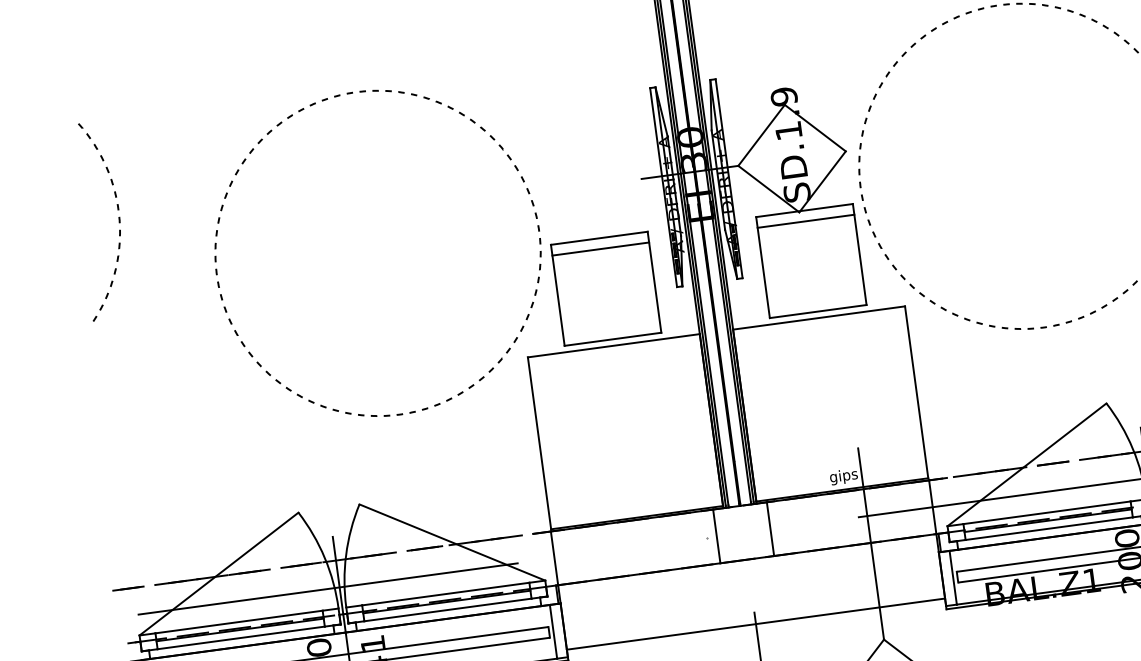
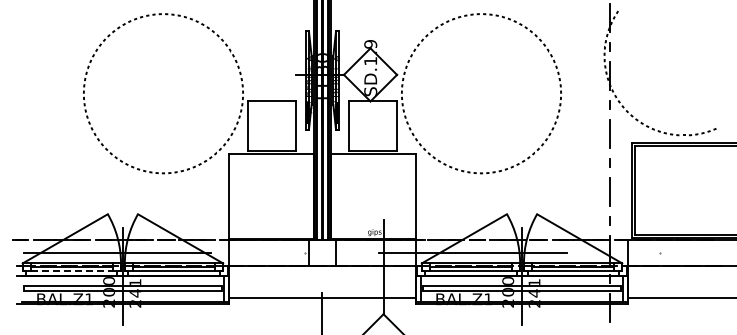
part: (117, 218) -> (39, 59), removed
line: (806, 221) -> (373, 106), removed
line: (600, 249) -> (271, 106), removed
line: (242, 638) -> (72, 271), solid -> dashed

